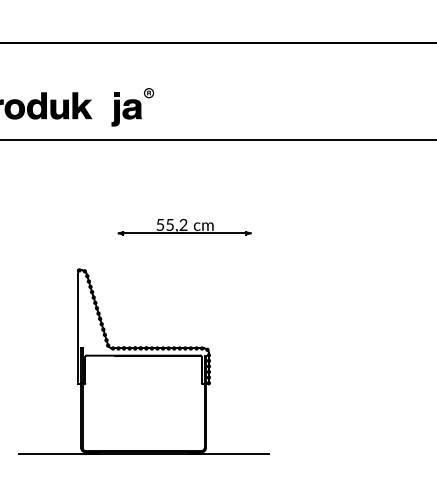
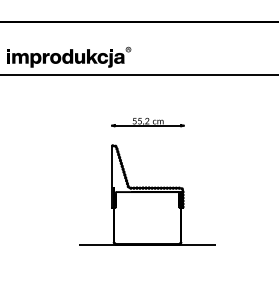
fill: (101, 107) -> (102, 57), added
part: (143, 360) -> (147, 194), moved

